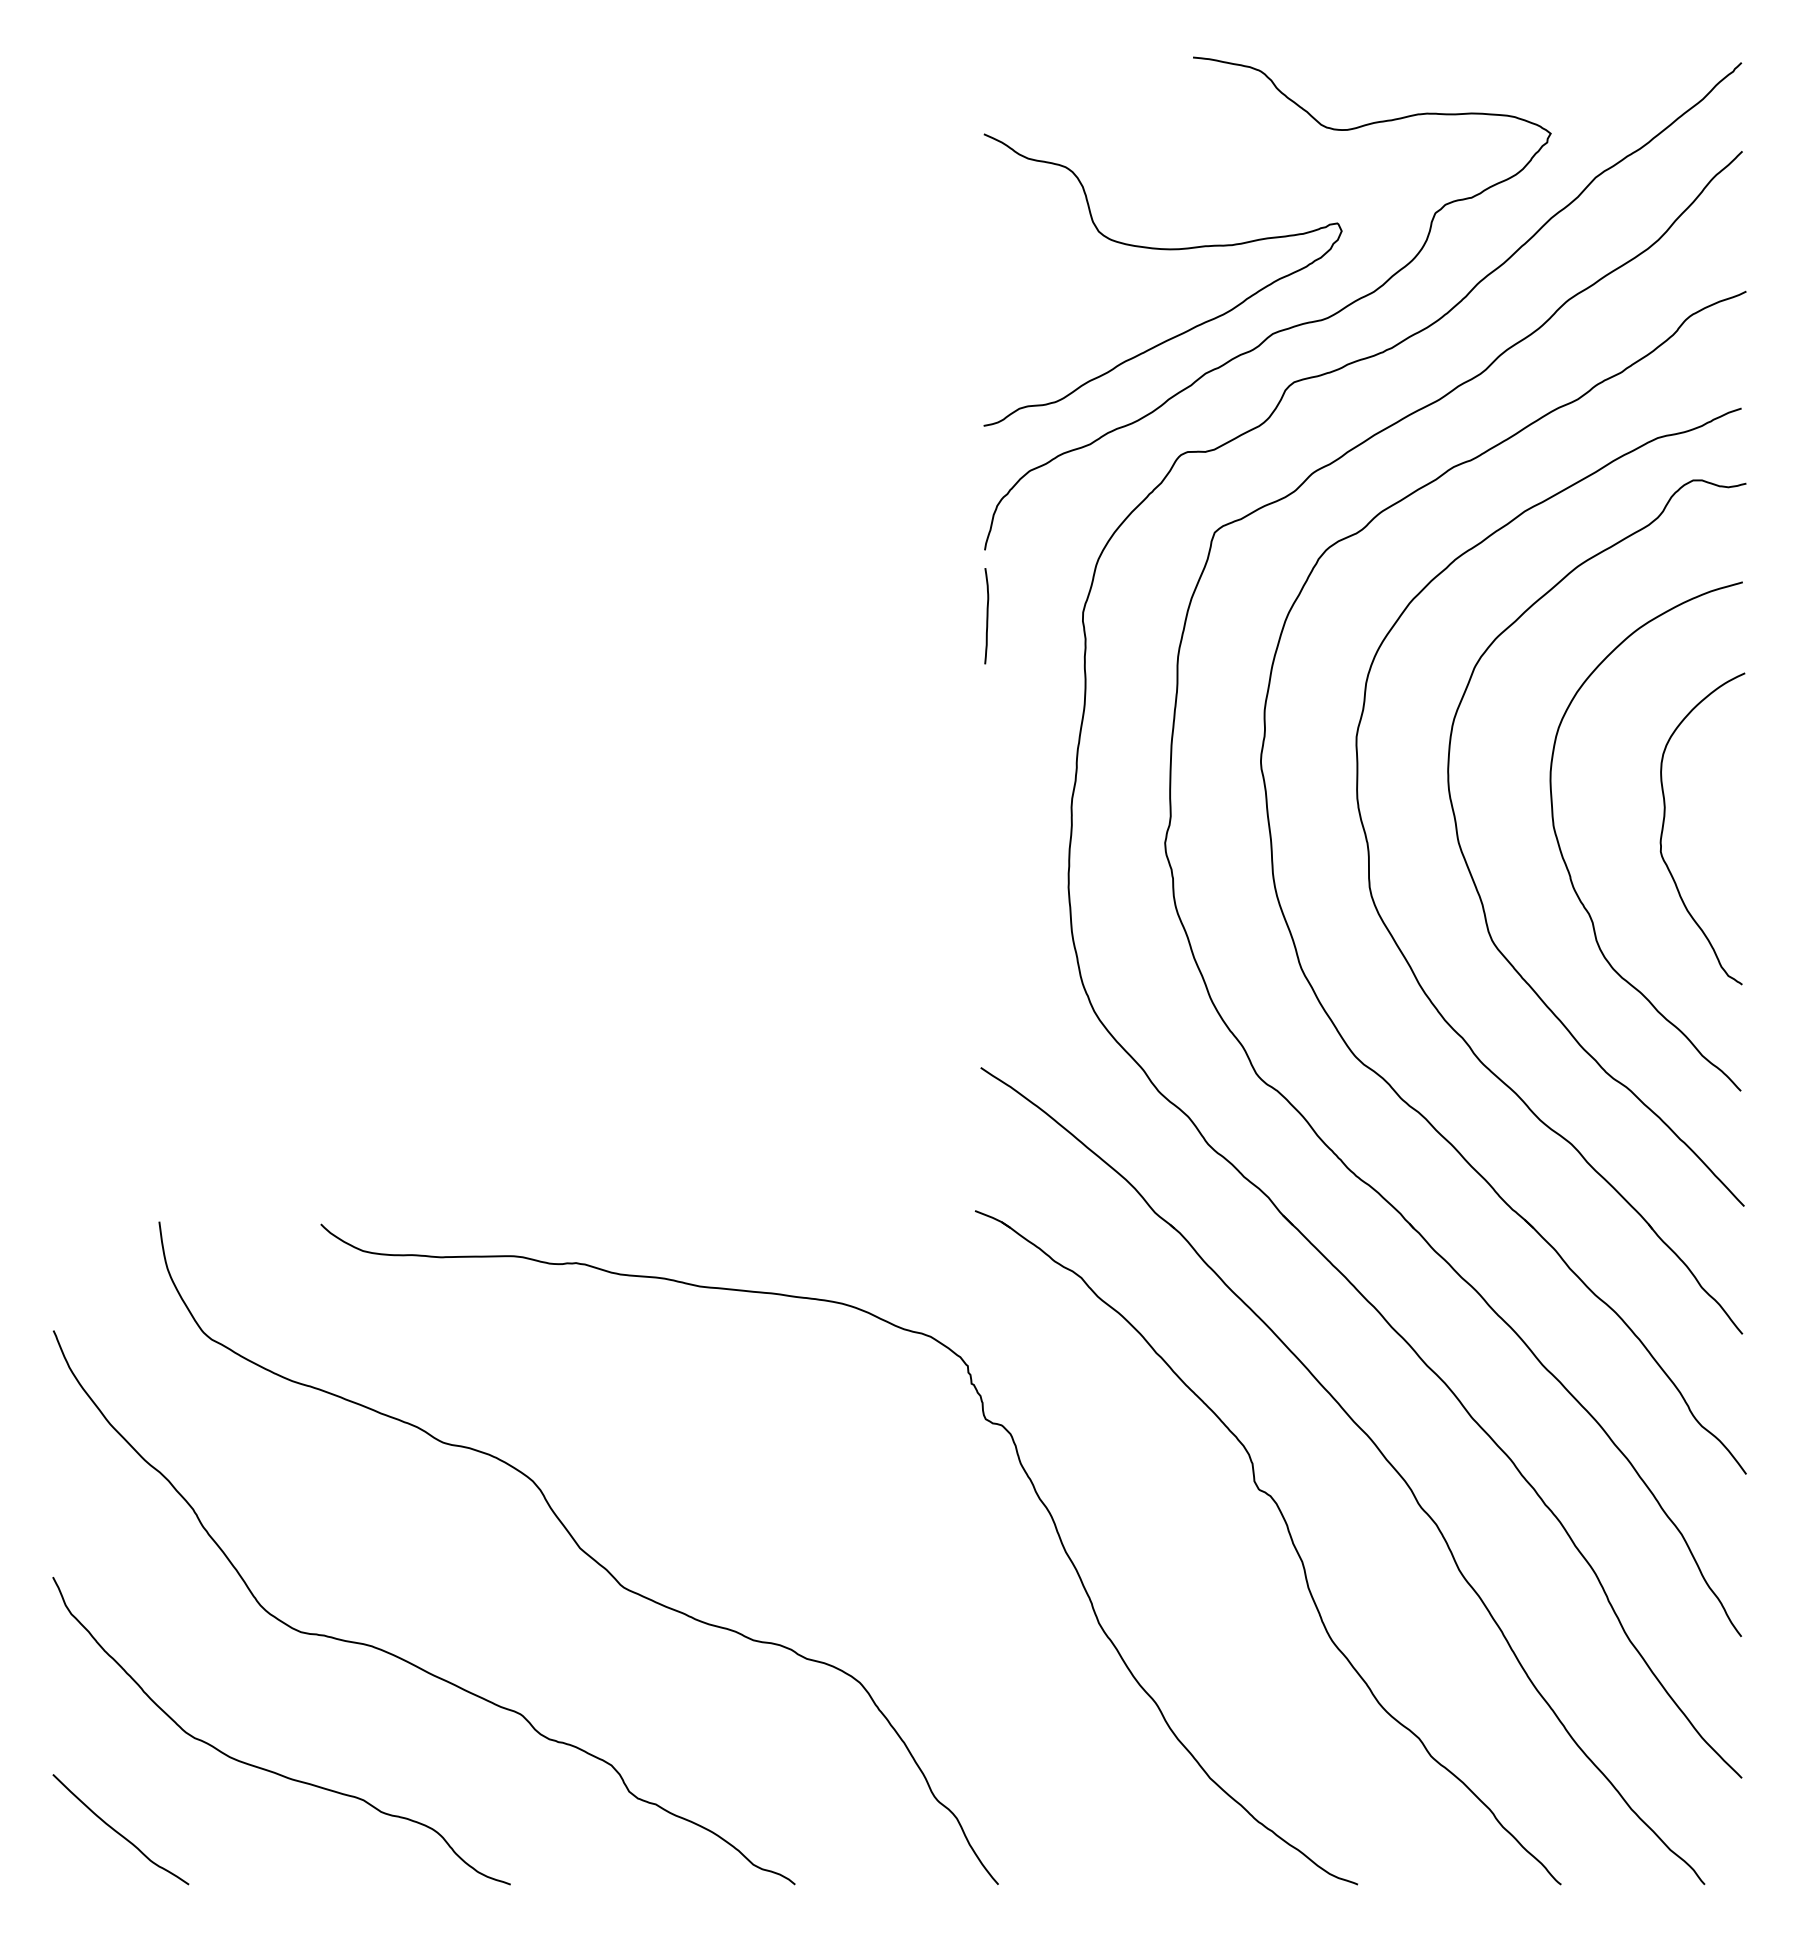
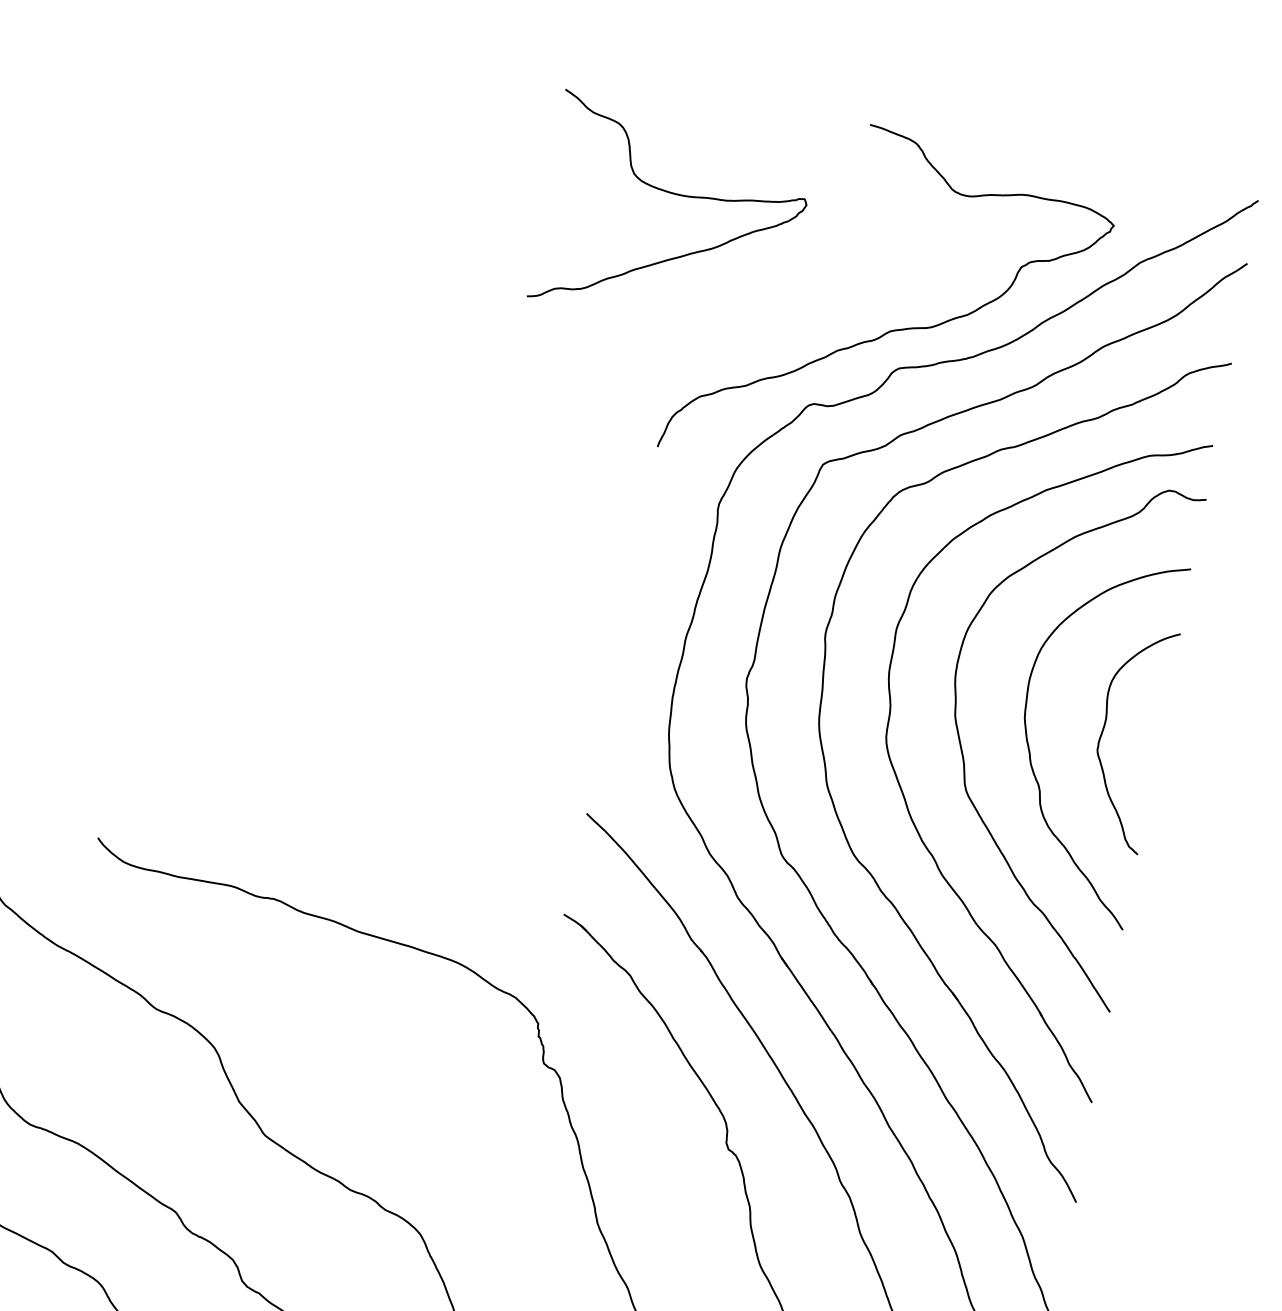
curve: (1163, 250) -> (677, 195), moved
curve: (986, 616) -> (650, 494), removed

